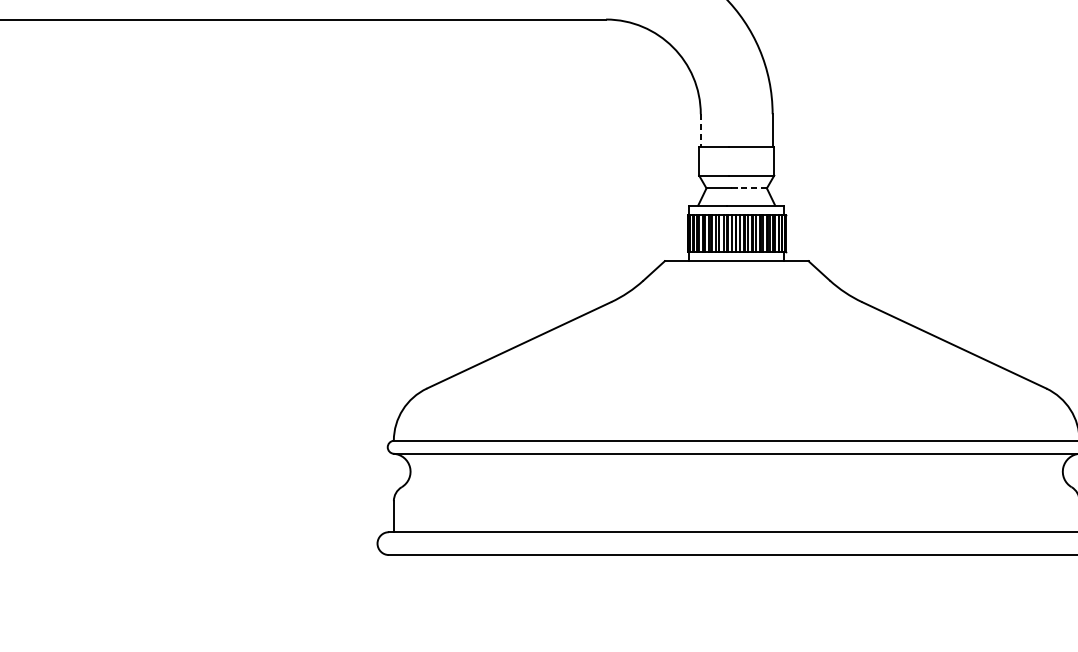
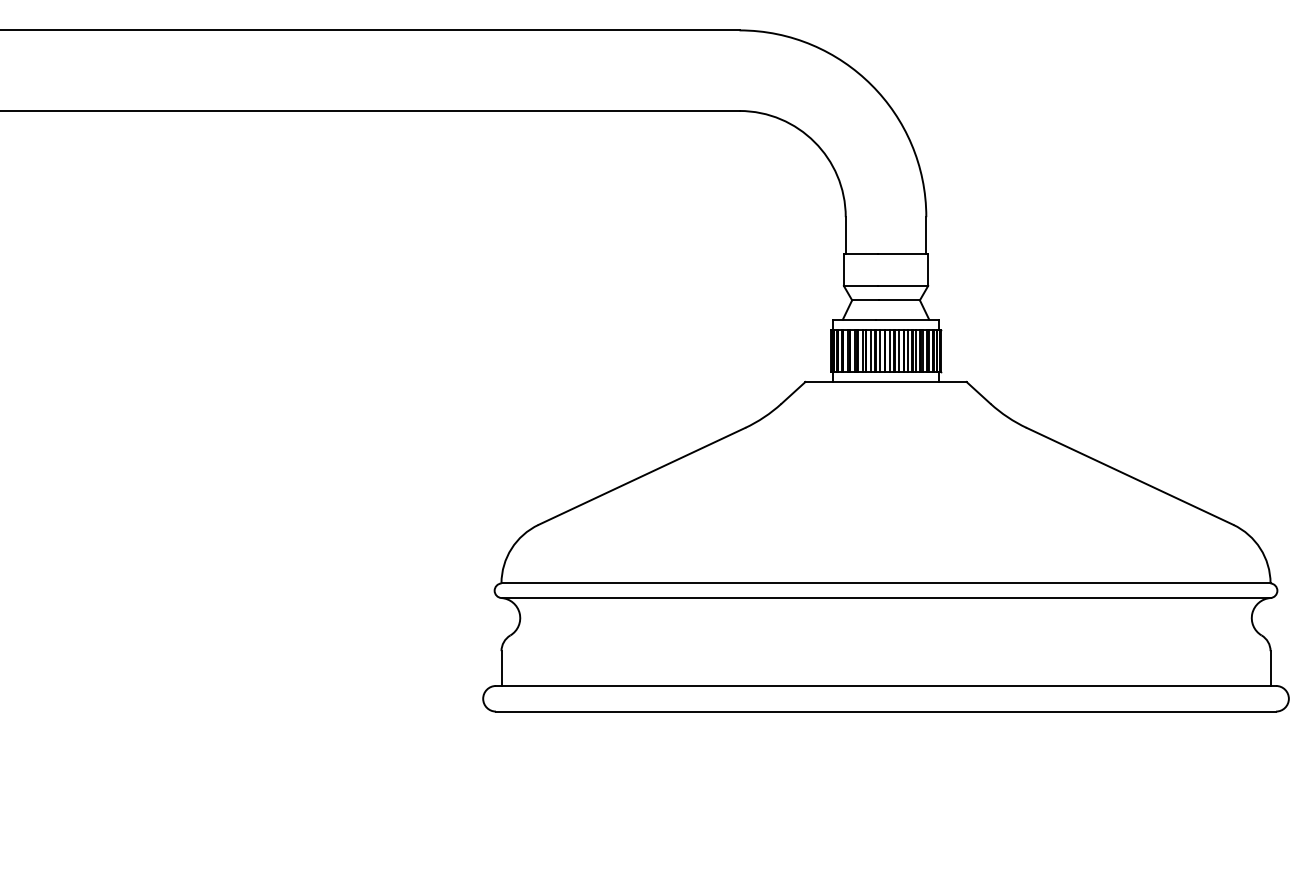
line: (700, 131) -> (845, 236), dashed -> solid
line: (748, 188) -> (899, 300), dashed -> solid

